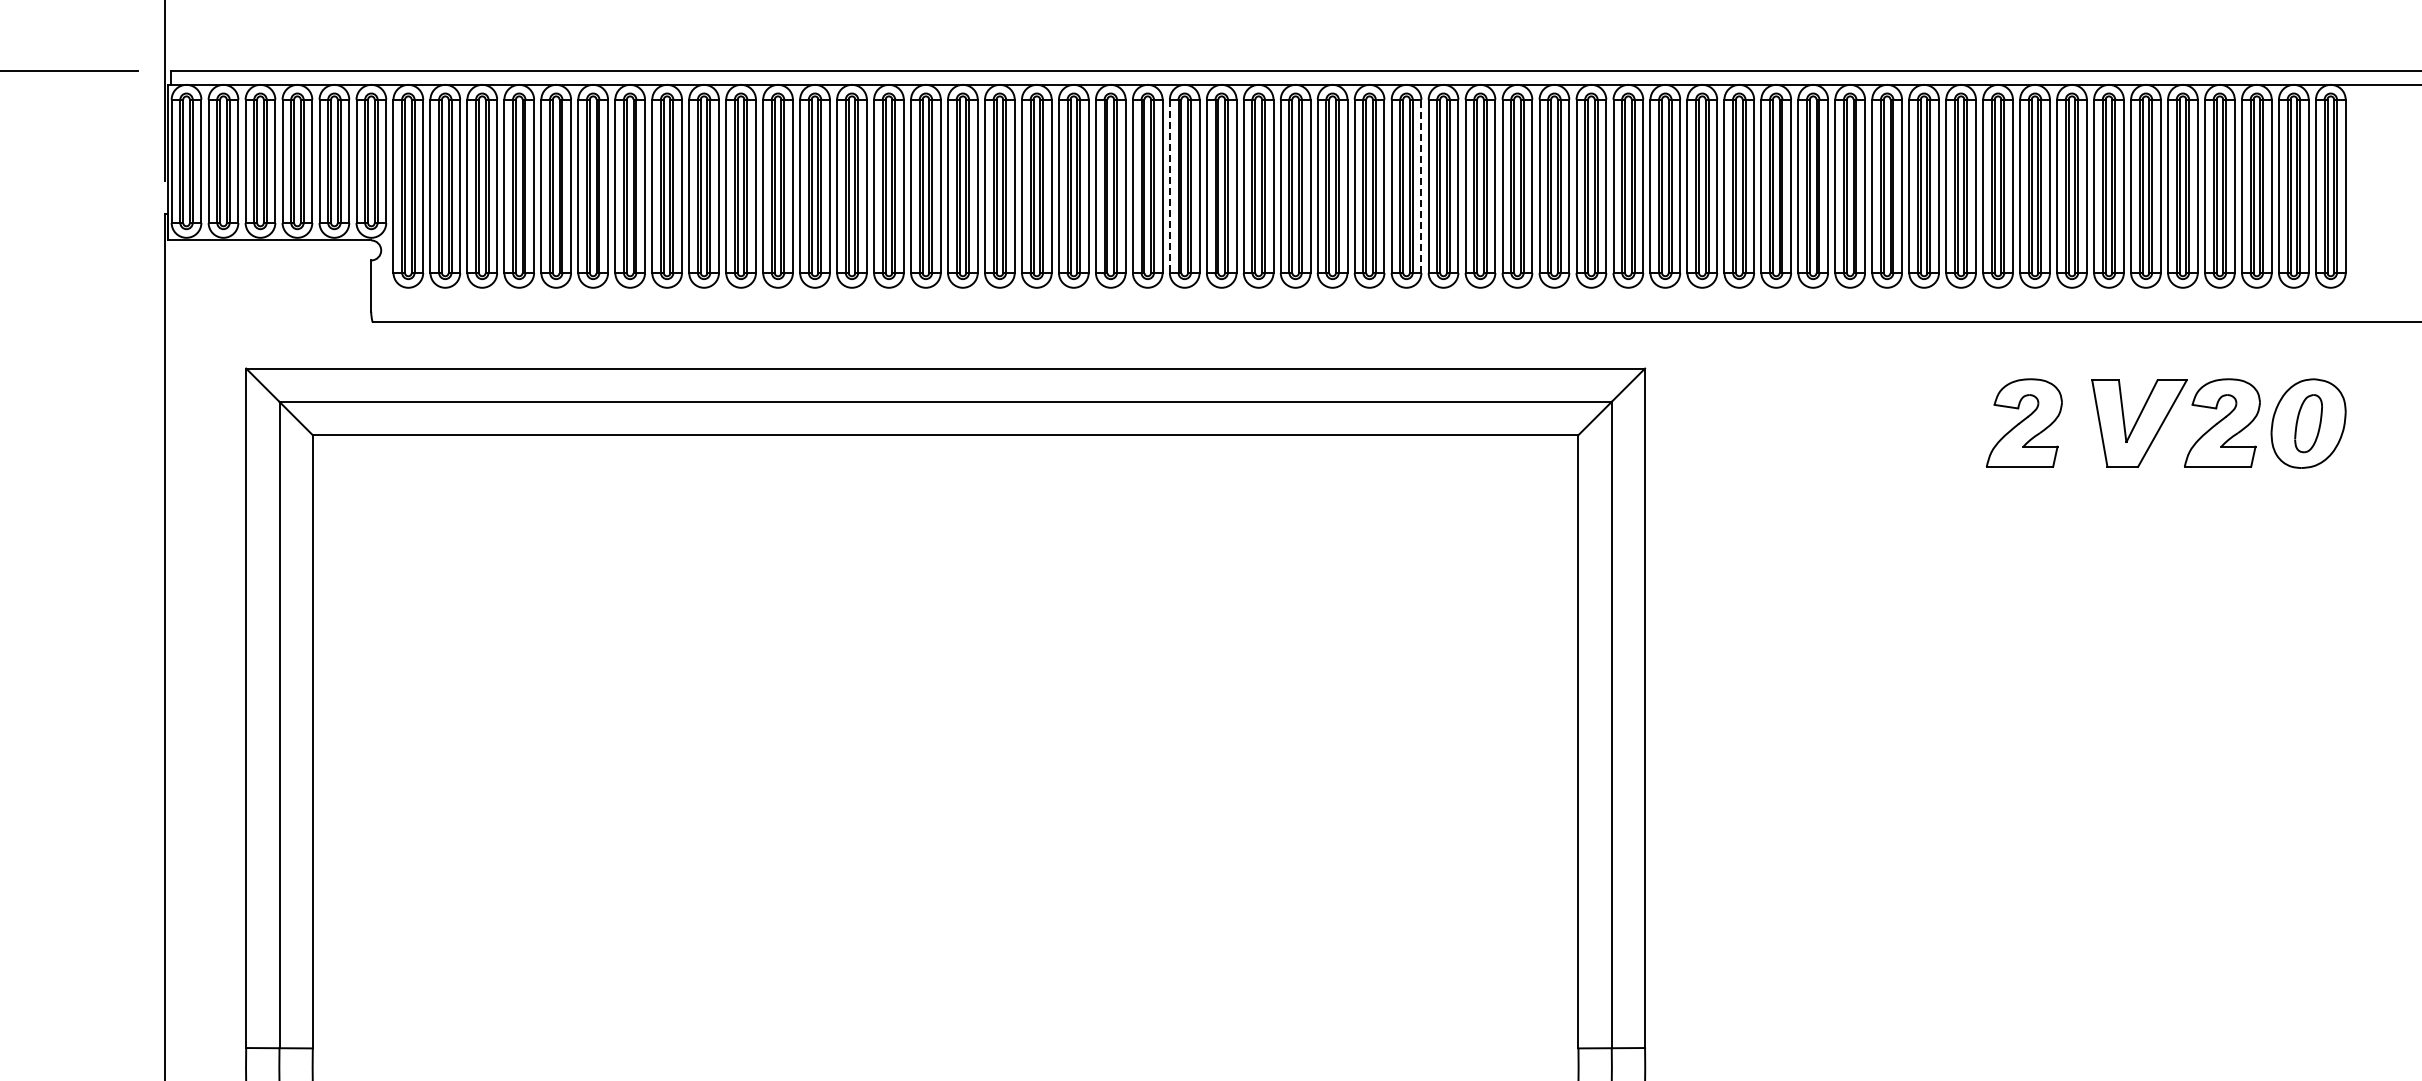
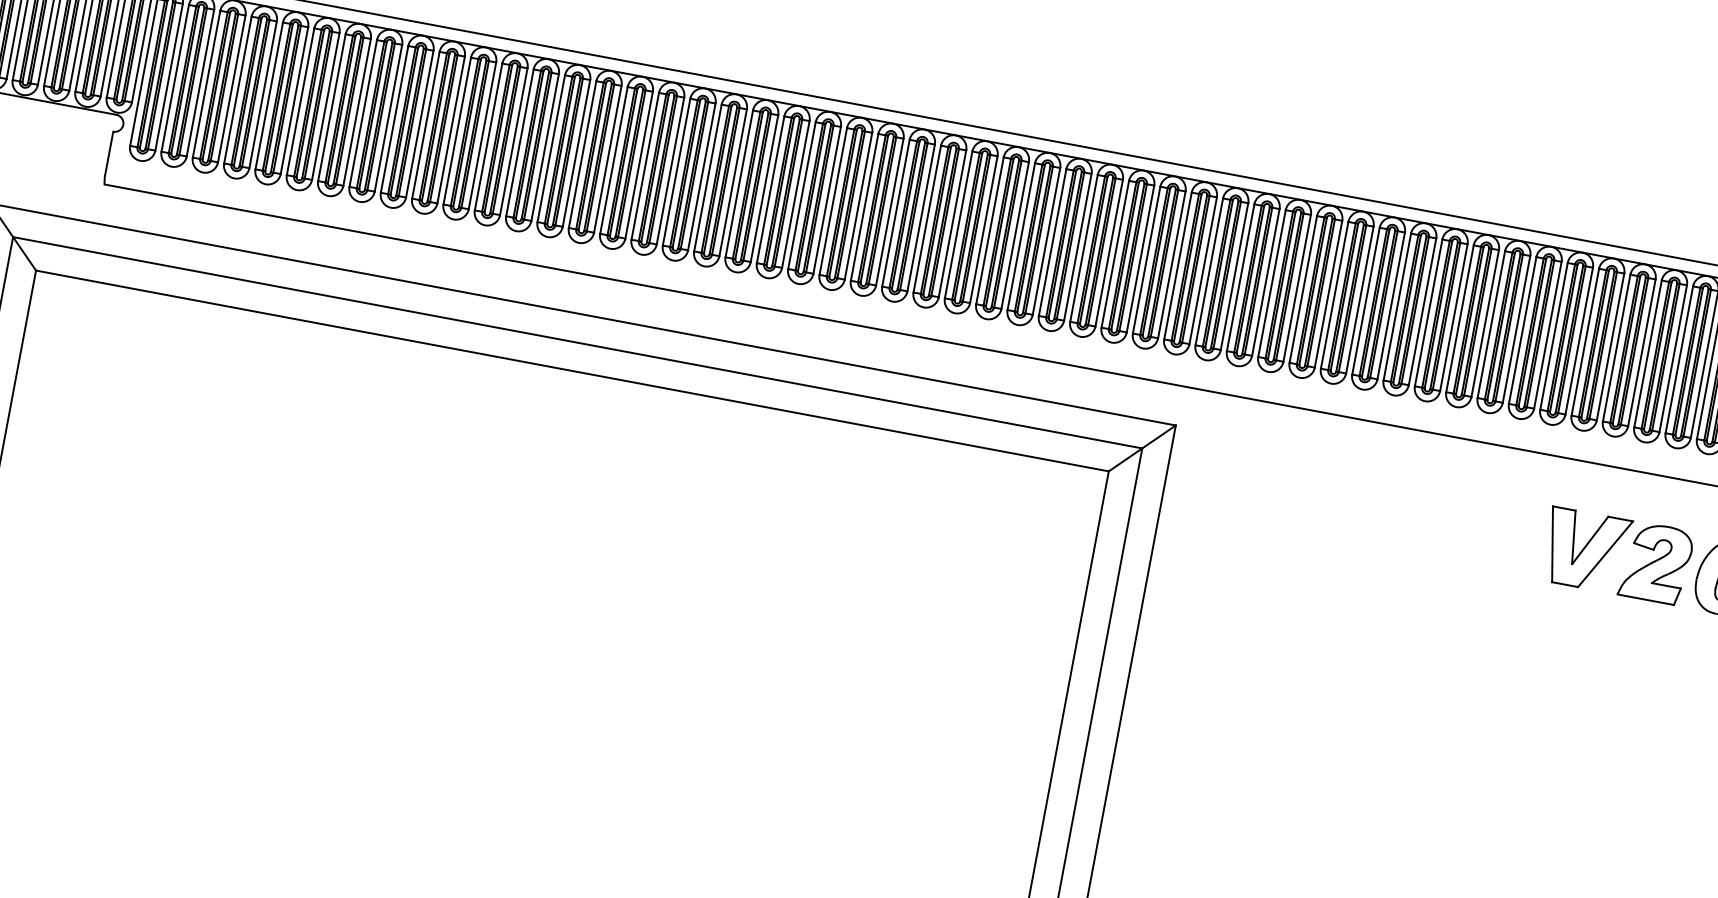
line: (1169, 186) -> (801, 195), dashed -> solid
line: (1421, 186) -> (1015, 235), dashed -> solid
part: (2024, 422) -> (1488, 531), removed

